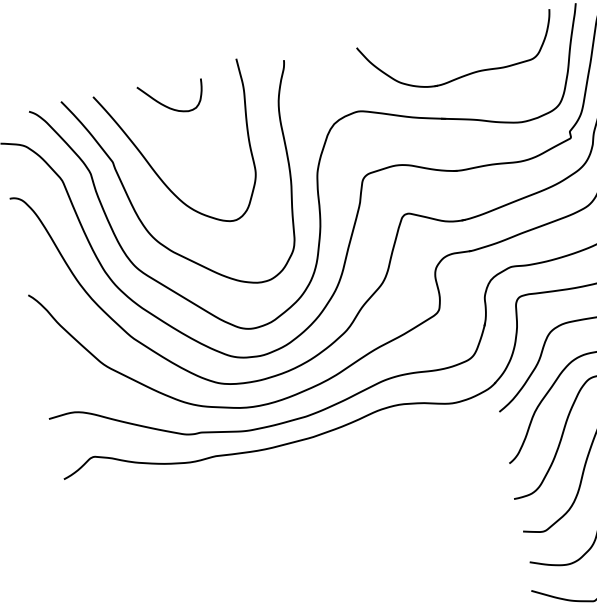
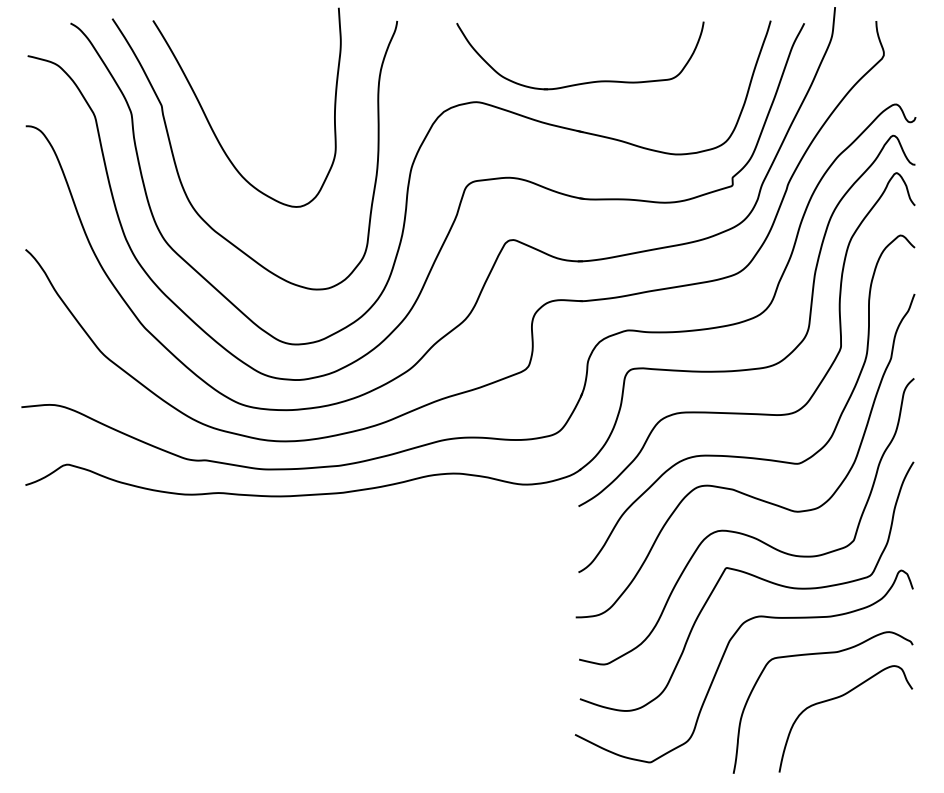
part: (463, 75) -> (582, 82), moved
curve: (168, 106) -> (243, 50), removed

